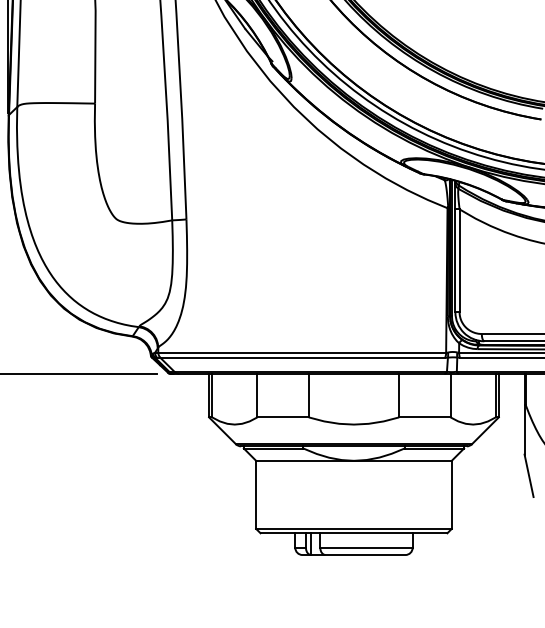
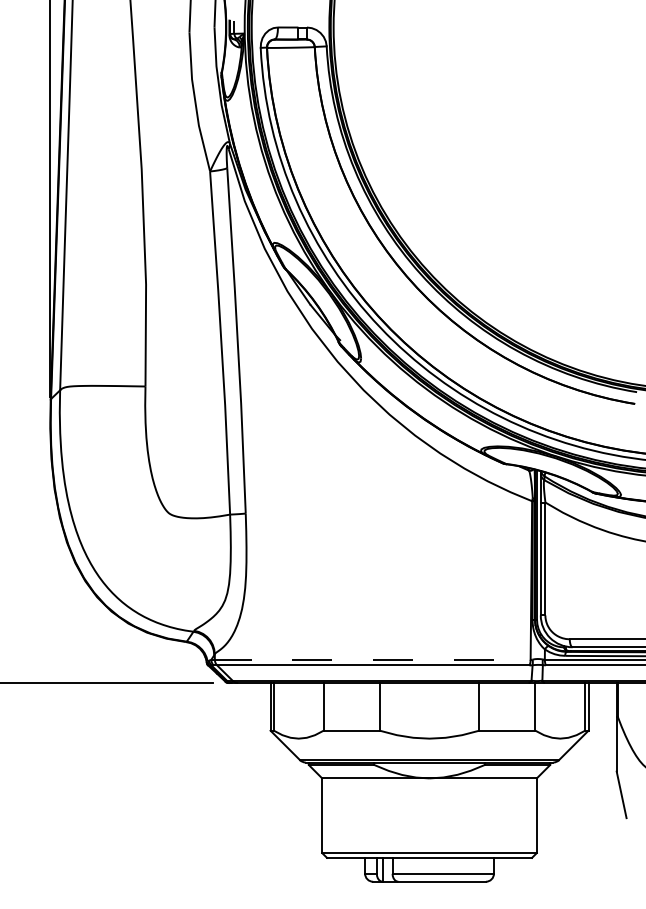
line: (300, 352) -> (370, 659), solid -> dashed

